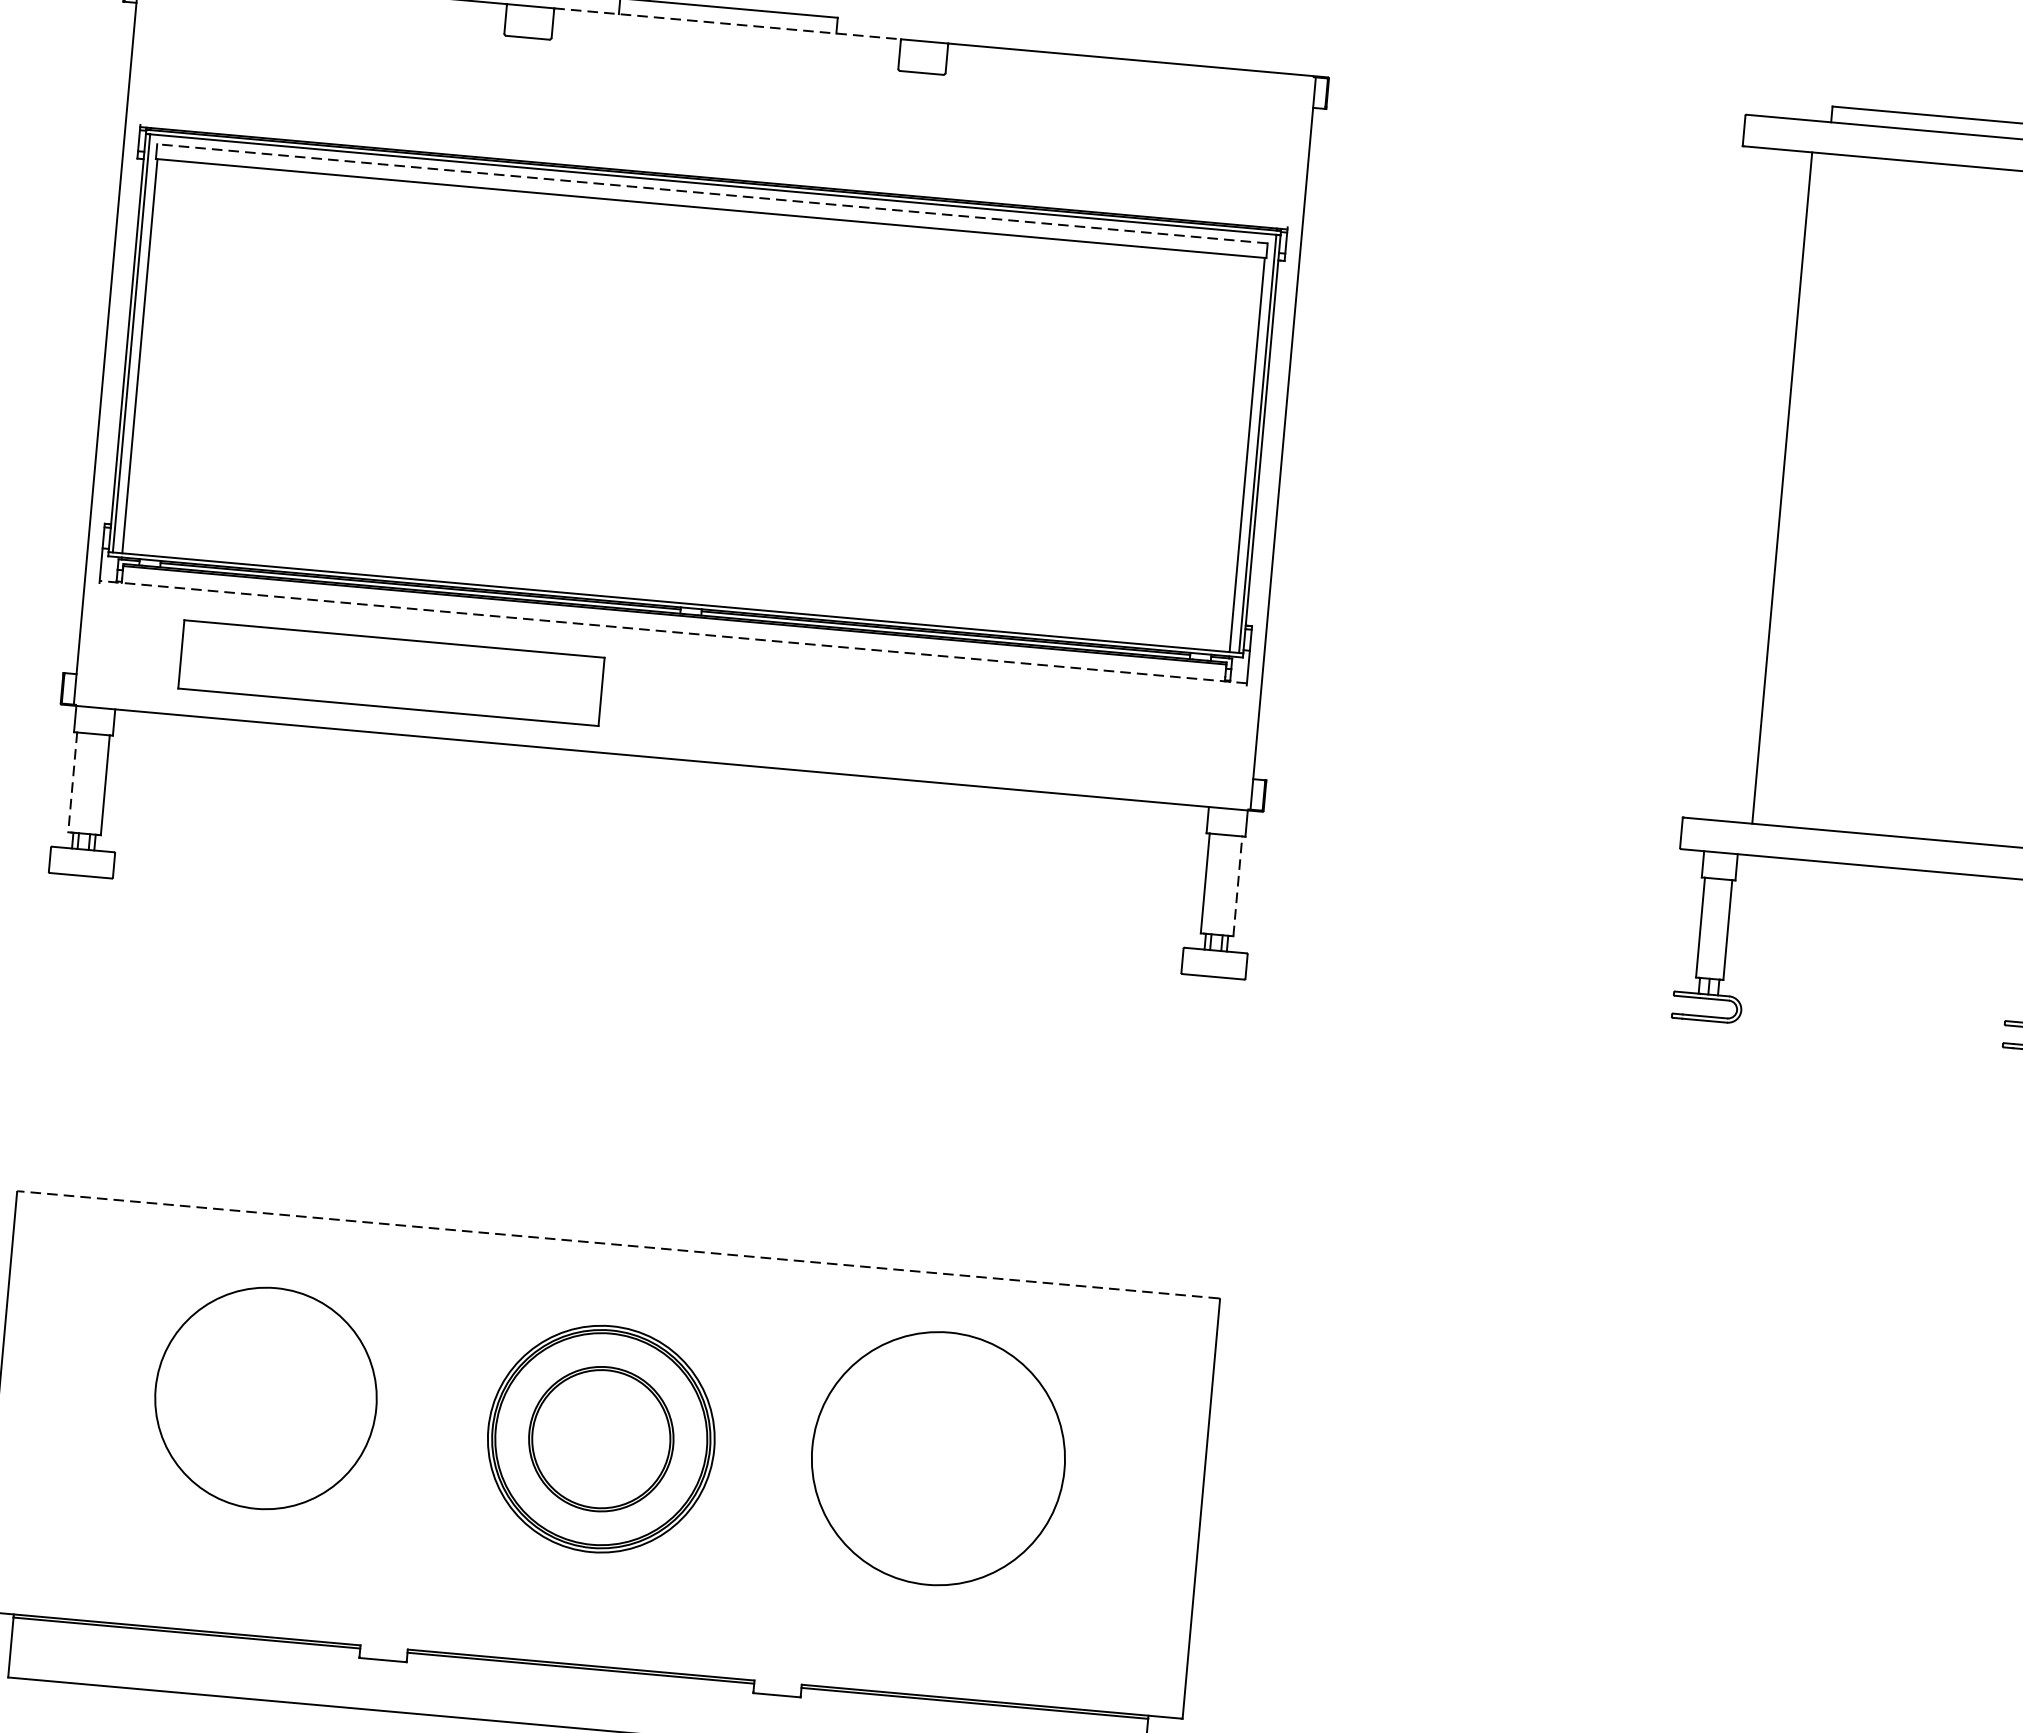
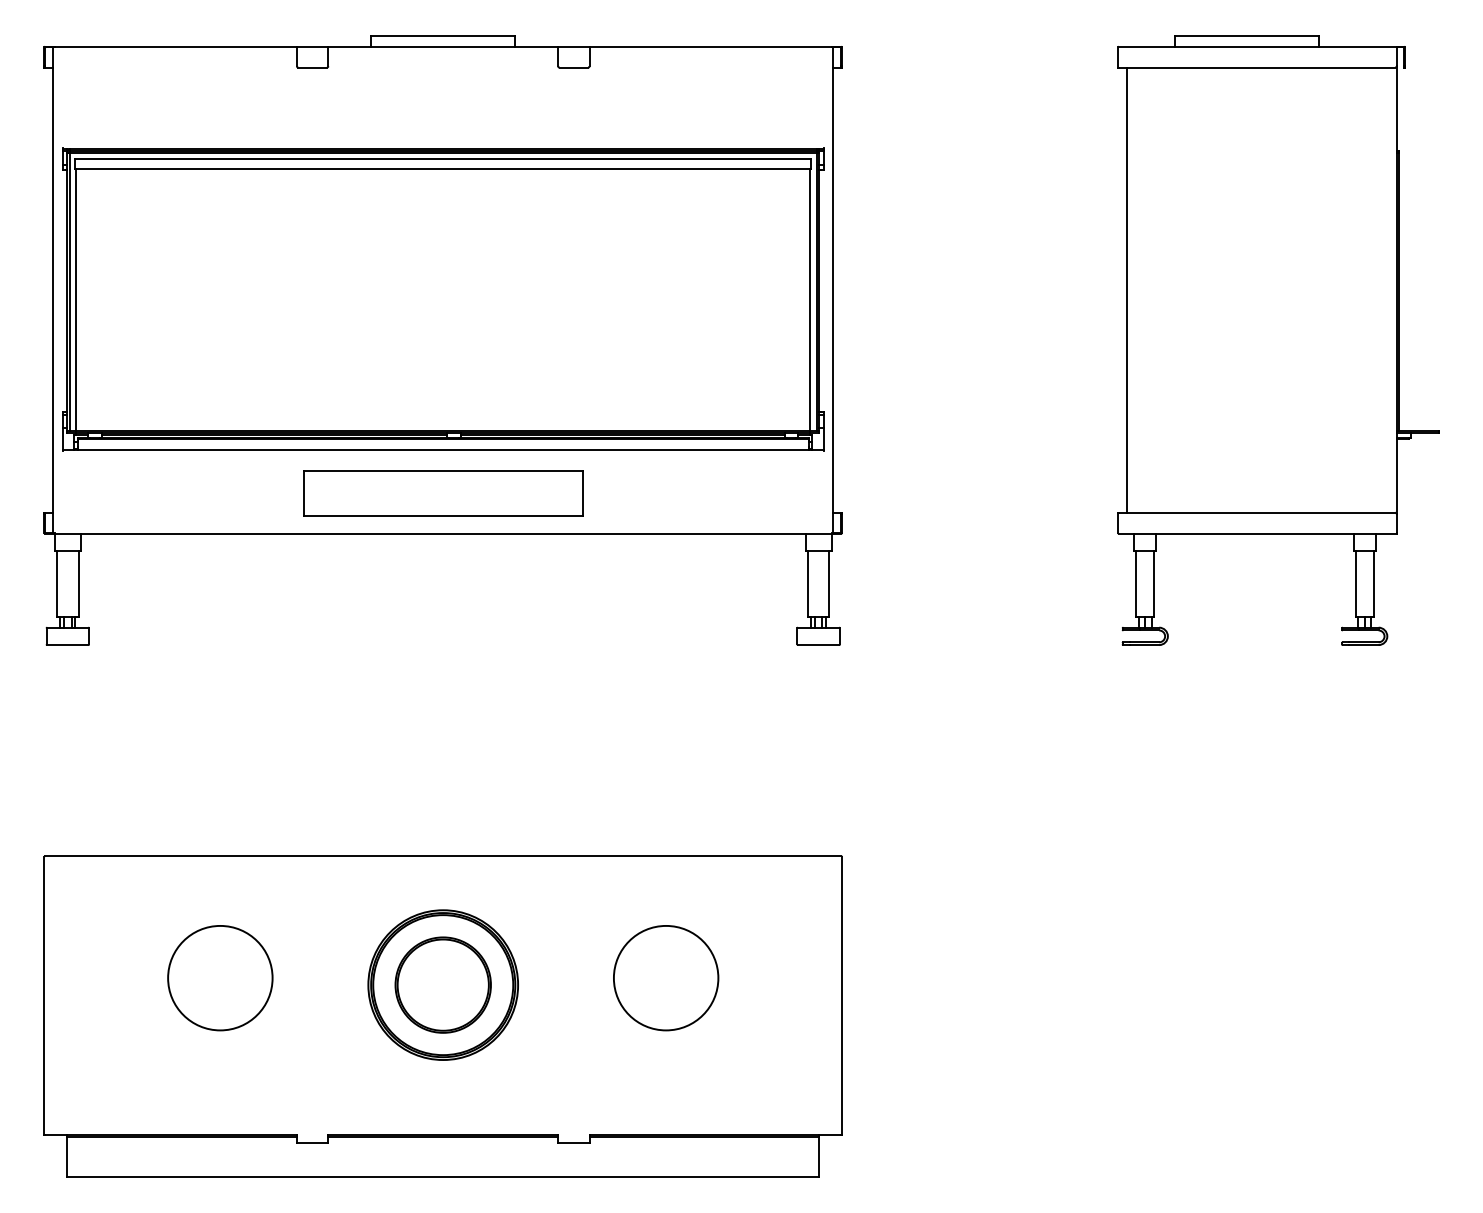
line: (728, 23) -> (443, 46), dashed -> solid
line: (711, 193) -> (442, 159), dashed -> solid
line: (1782, 487) -> (1127, 289), moved
line: (672, 632) -> (442, 450), dashed -> solid
part: (391, 673) -> (443, 493), moved
line: (73, 782) -> (57, 584), dashed -> solid
line: (1237, 885) -> (829, 583), dashed -> solid
line: (617, 1245) -> (442, 856), dashed -> solid
circle: (266, 1399) -> (220, 978), size x0.71
circle: (937, 1457) -> (665, 977), size x0.62

